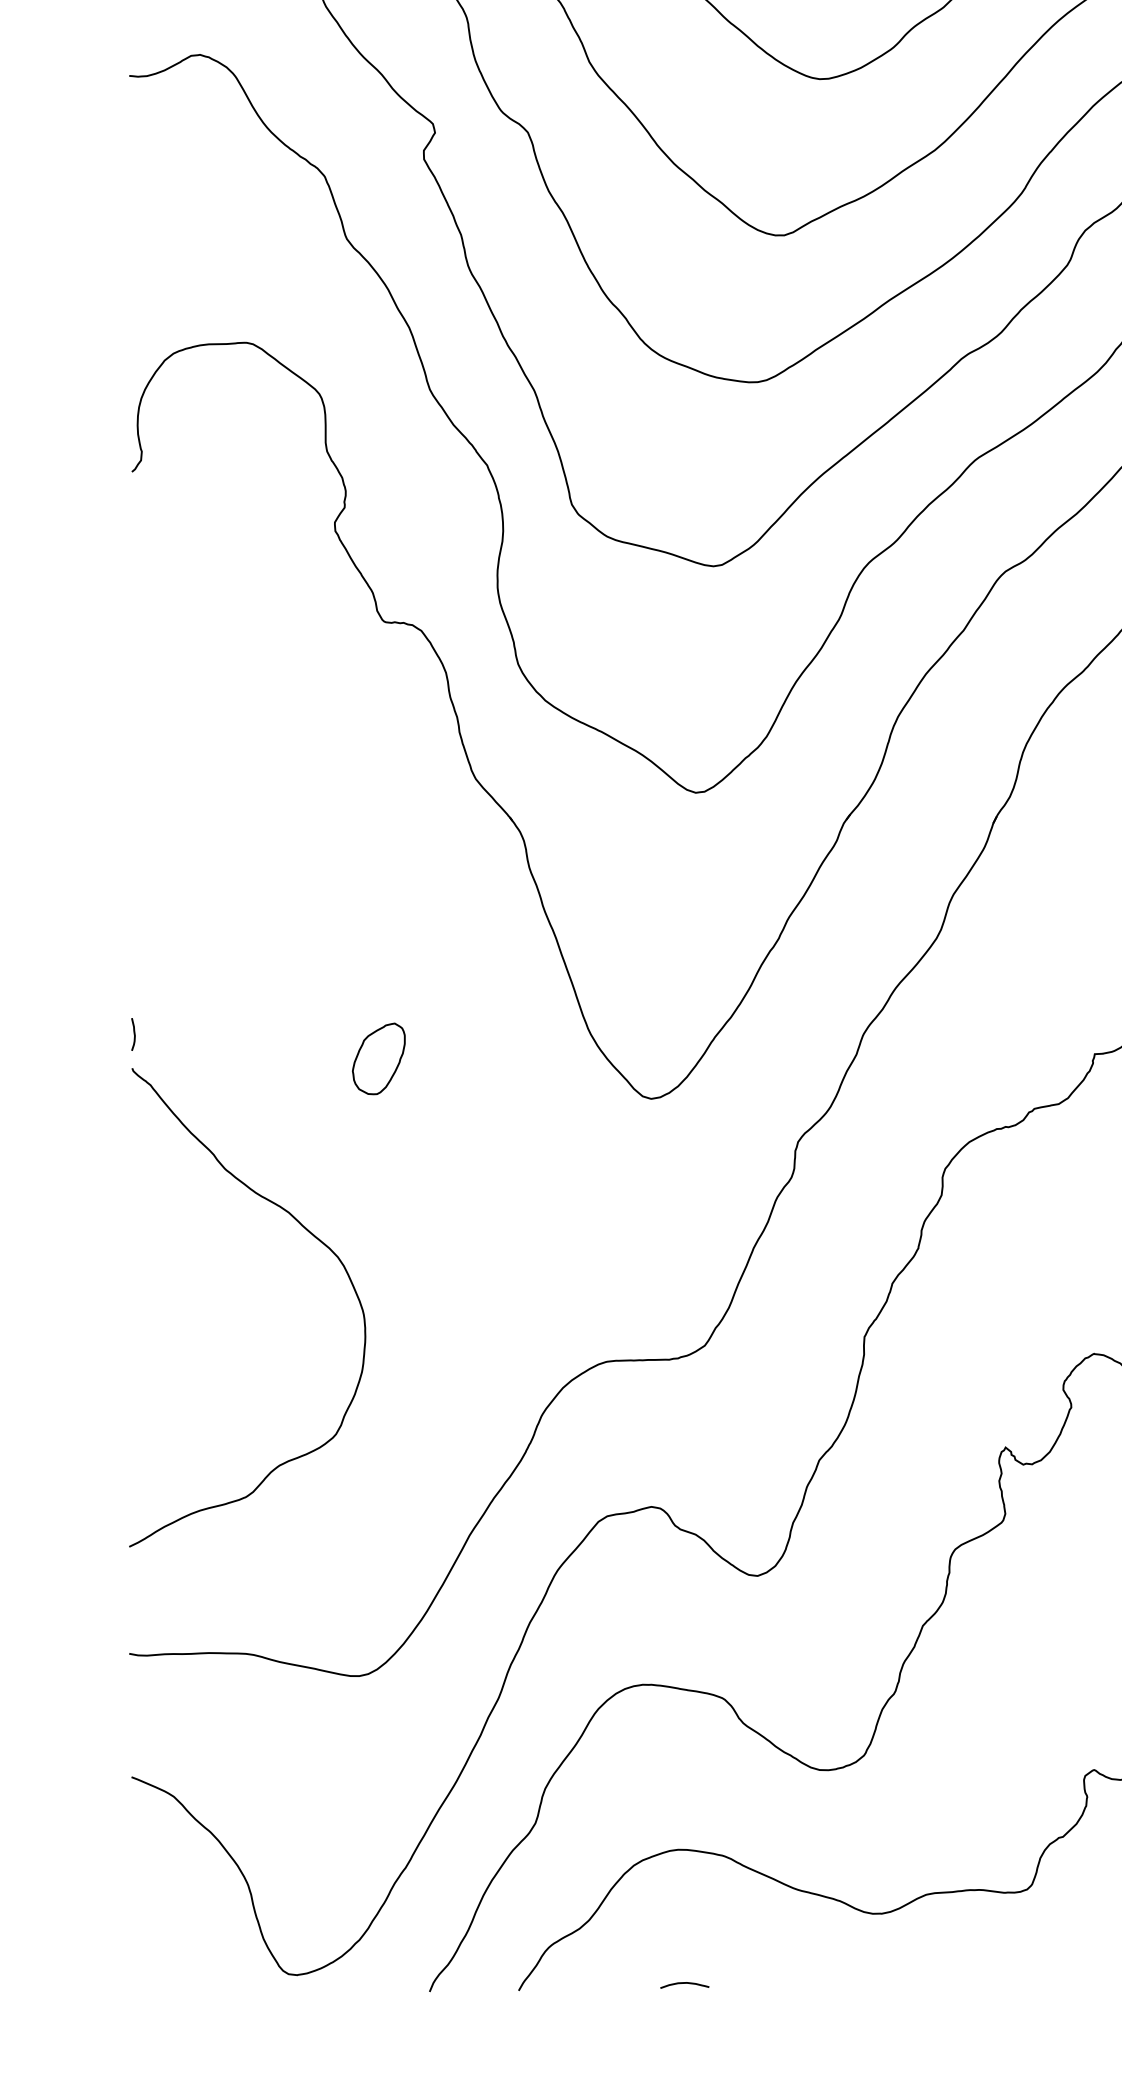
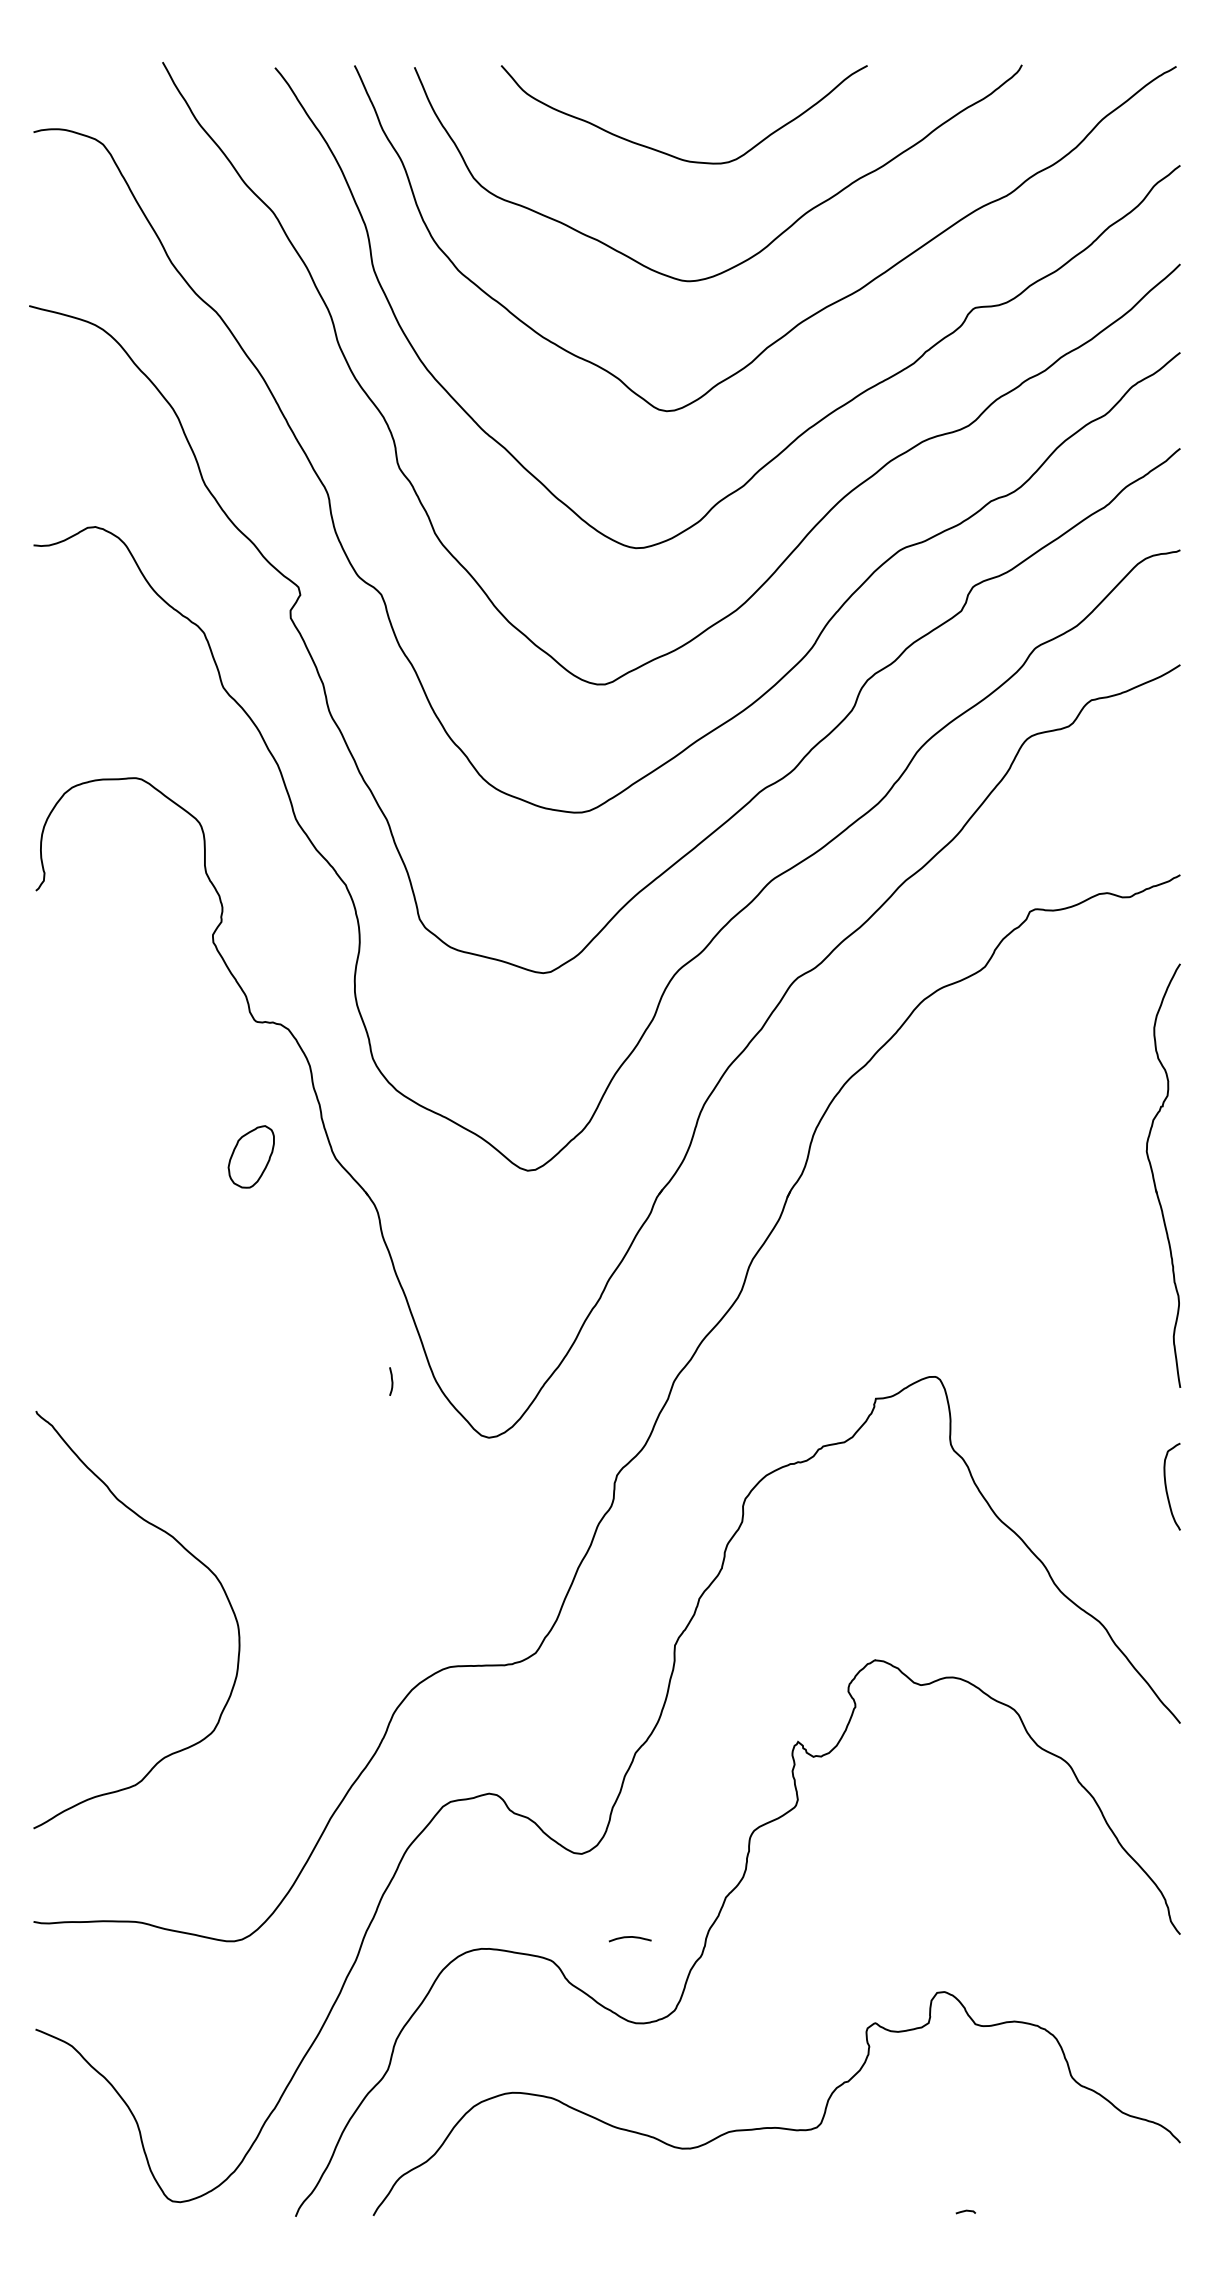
curve: (133, 1034) -> (391, 1381), moved
part: (377, 1058) -> (250, 1156), moved
curve: (683, 1983) -> (629, 1937), moved

